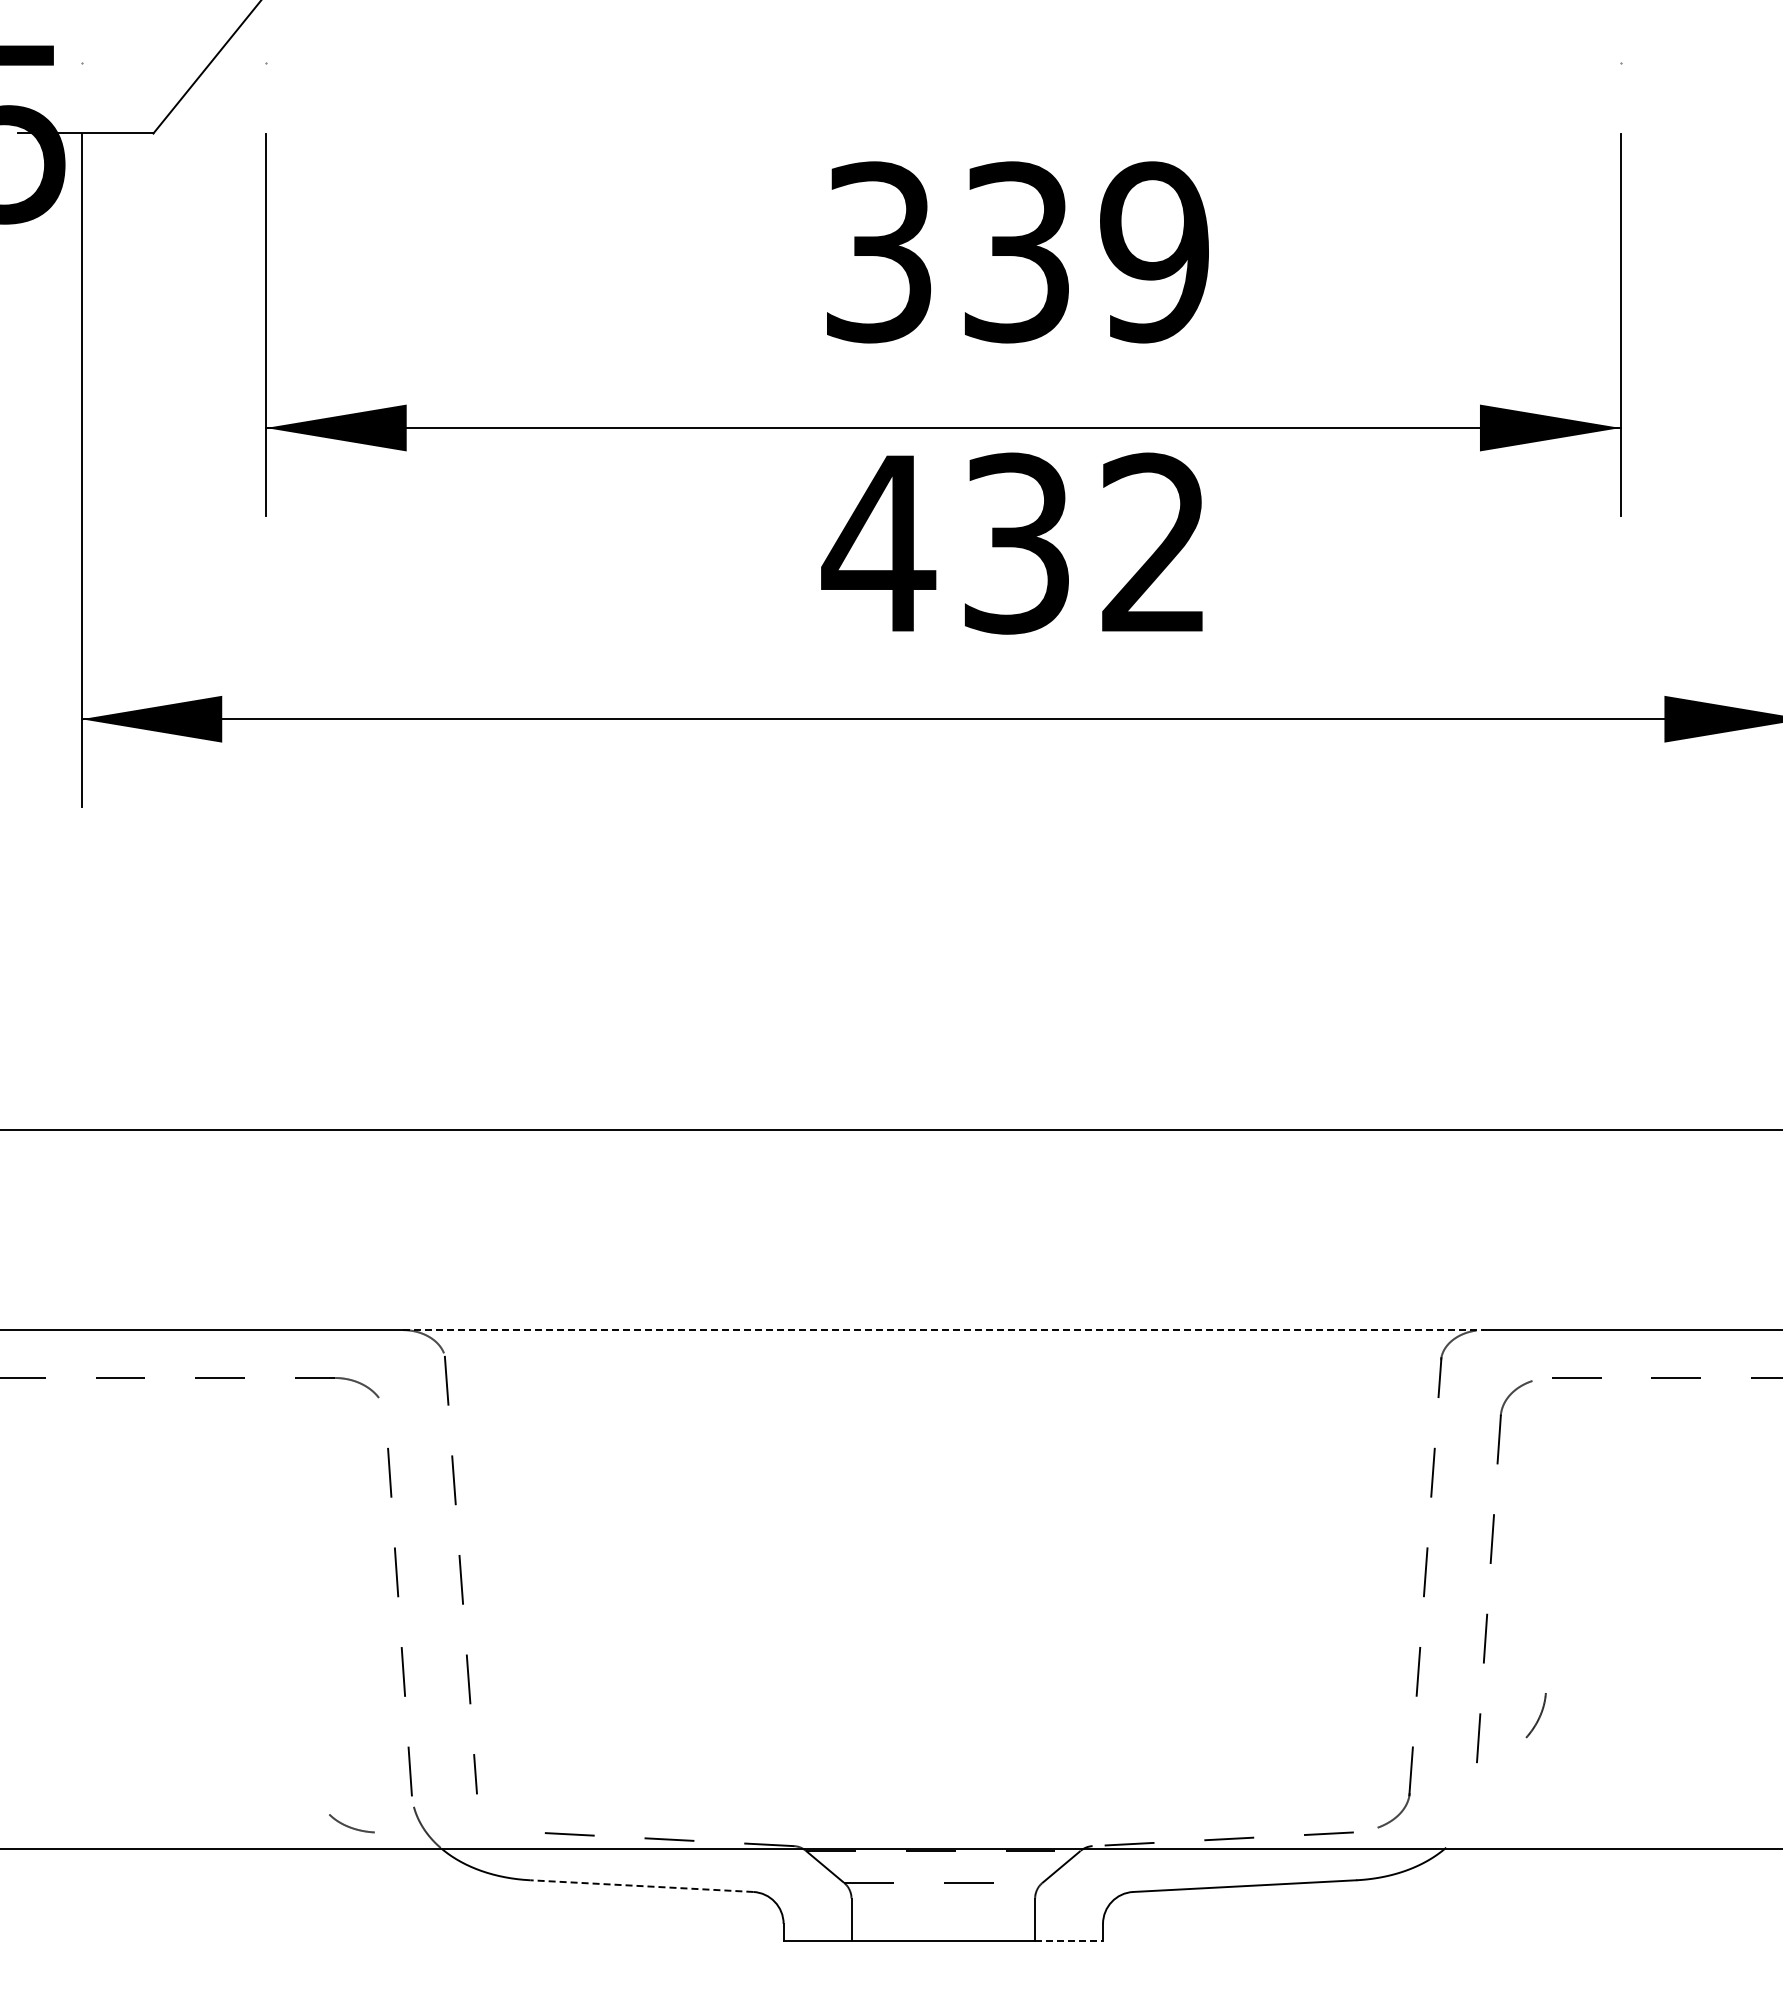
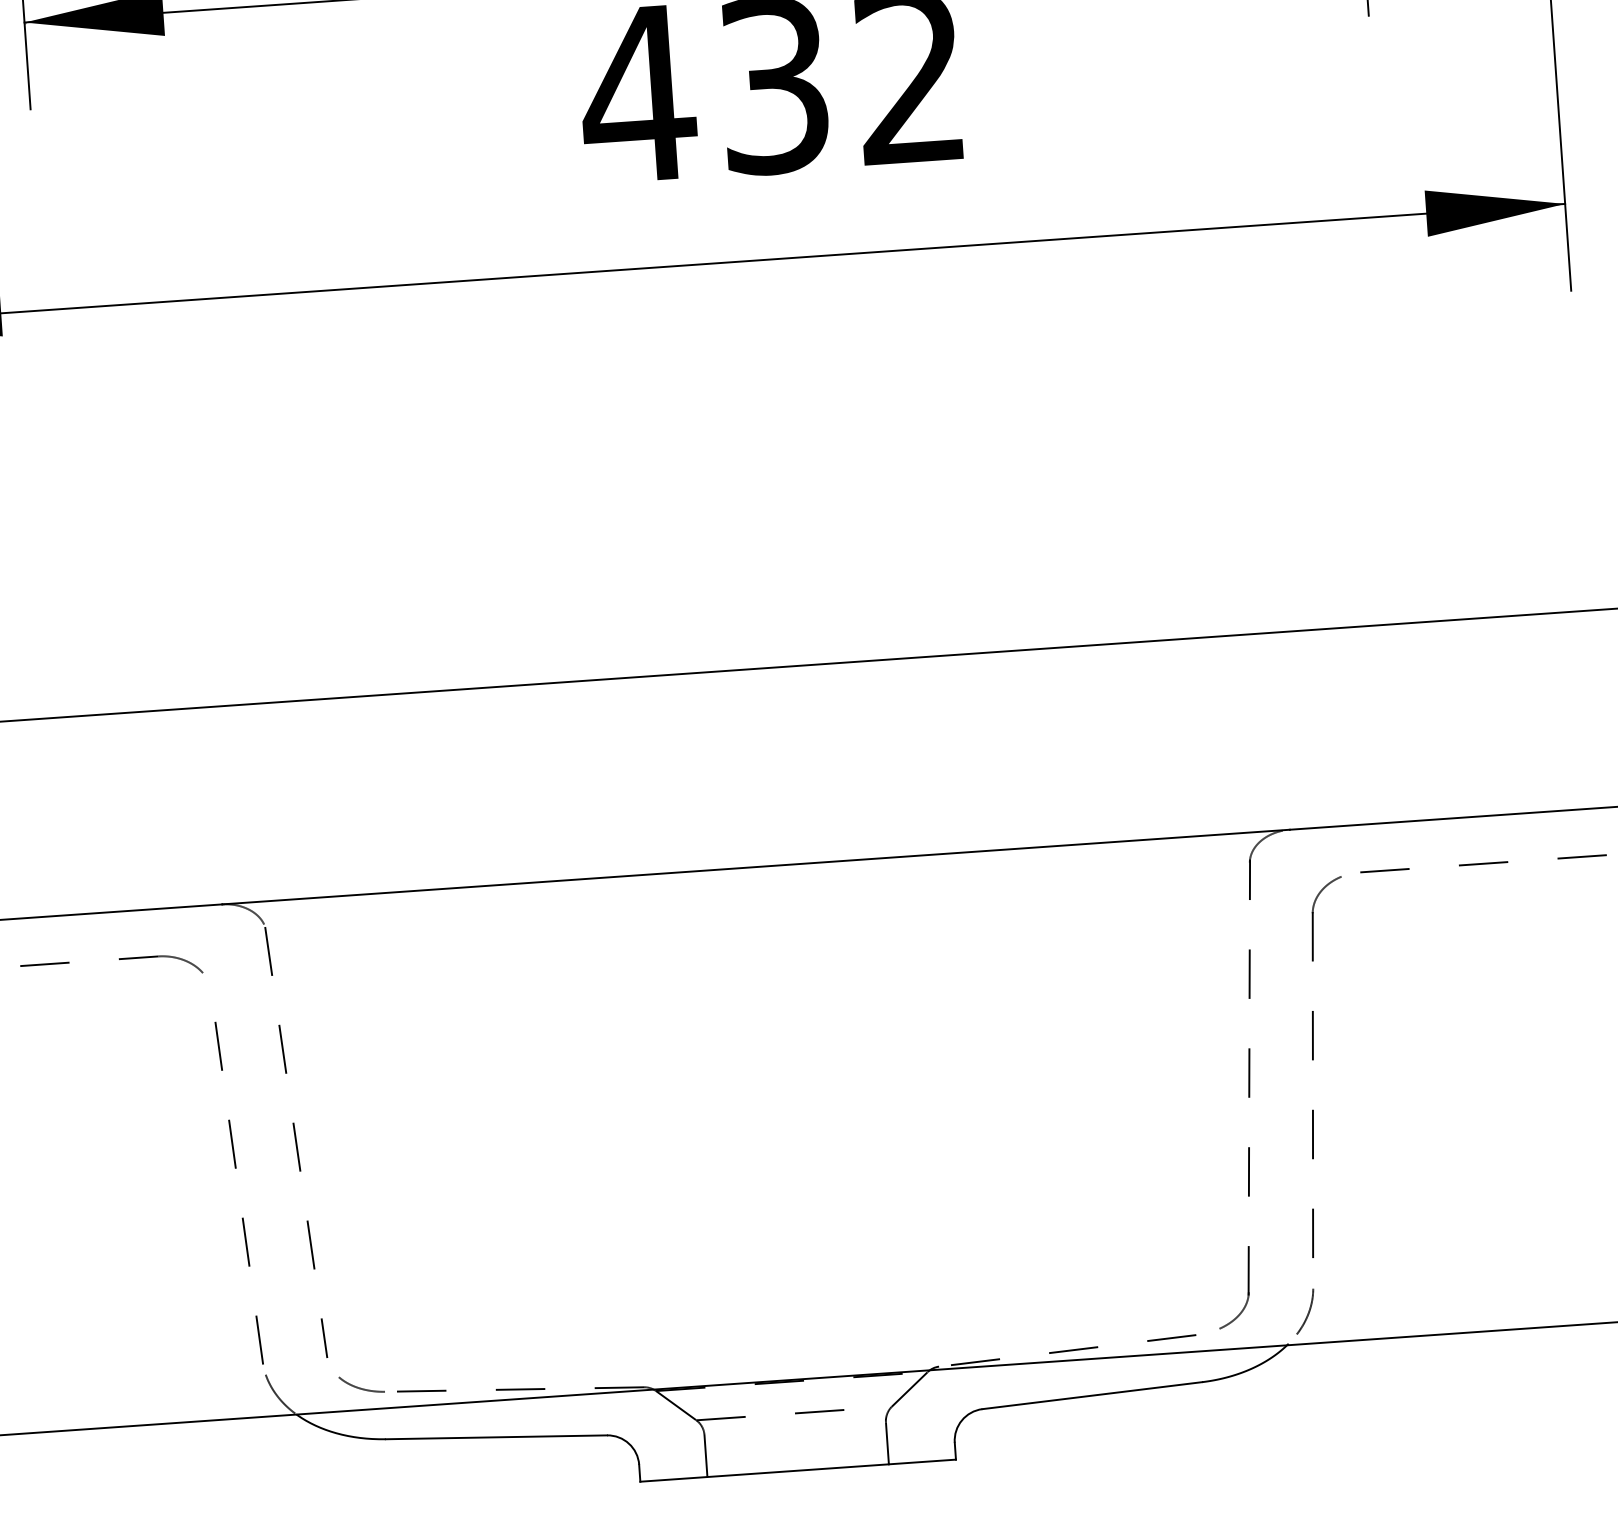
line: (943, 1330) -> (756, 867), dashed -> solid
curve: (1538, 1717) -> (1307, 1313), moved
curve: (350, 1826) -> (360, 1387), moved
line: (641, 1886) -> (496, 1437), dashed -> solid
line: (1069, 1940) -> (922, 1461), dashed -> solid

